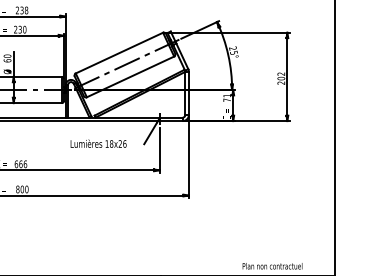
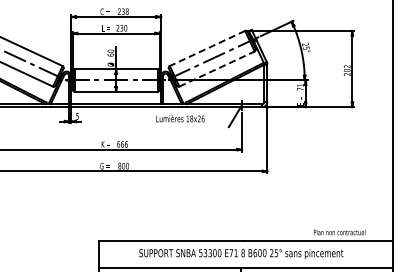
line: (119, 53) -> (207, 48), solid -> dashed
line: (131, 77) -> (217, 69), solid -> dashed
text: (98, 143) -> (180, 118), moved

